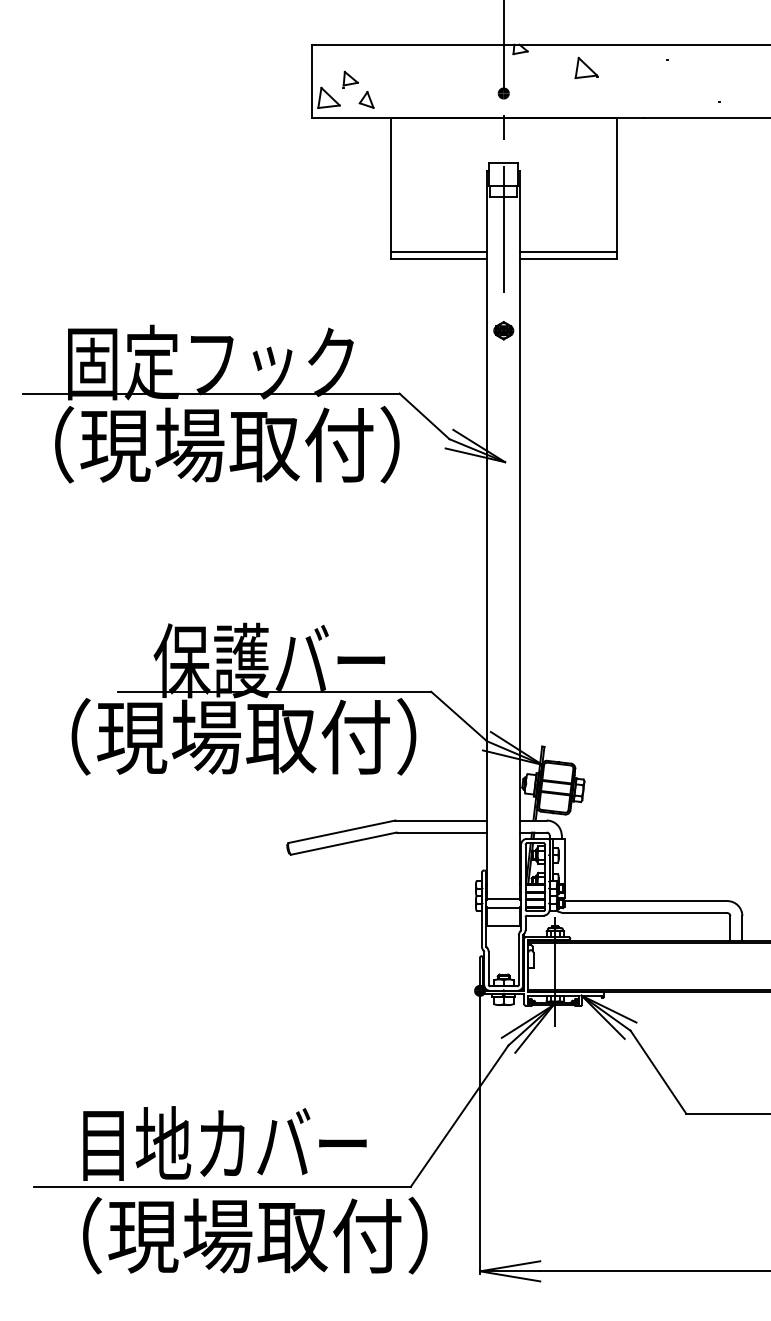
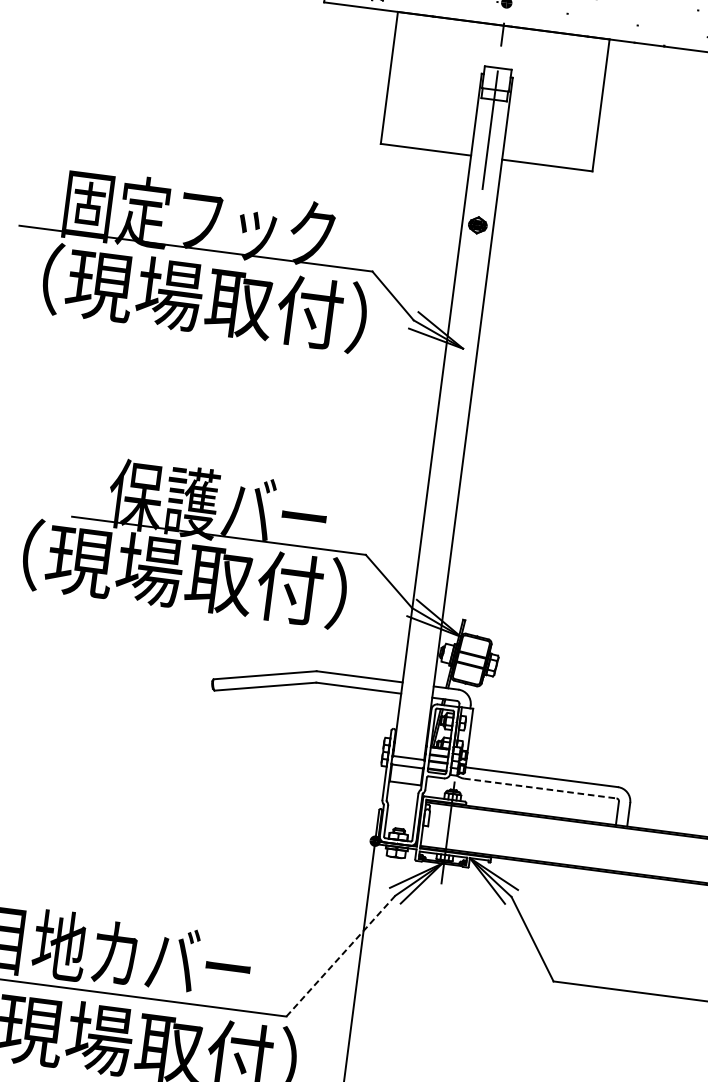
line: (438, 252) -> (426, 144), removed
line: (568, 252) -> (548, 159), removed
line: (646, 913) -> (540, 788), solid -> dashed
line: (459, 1115) -> (340, 955), solid -> dashed

